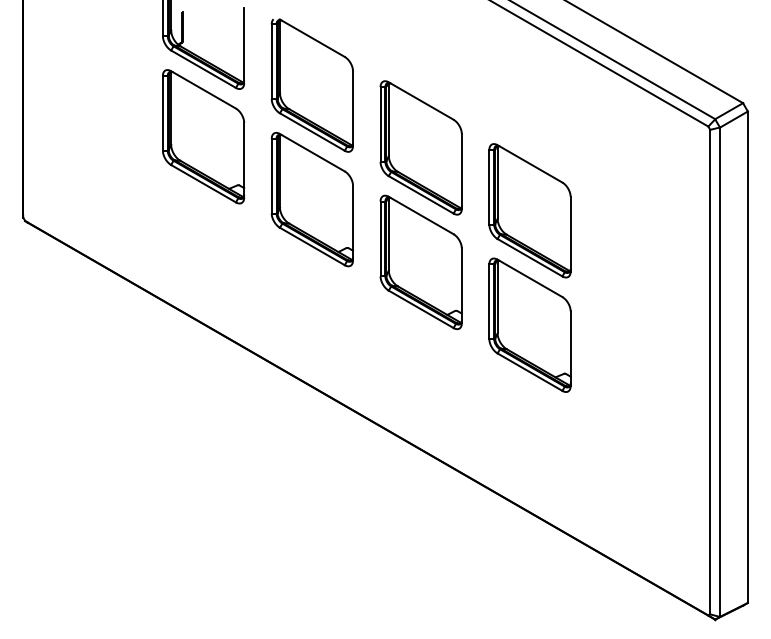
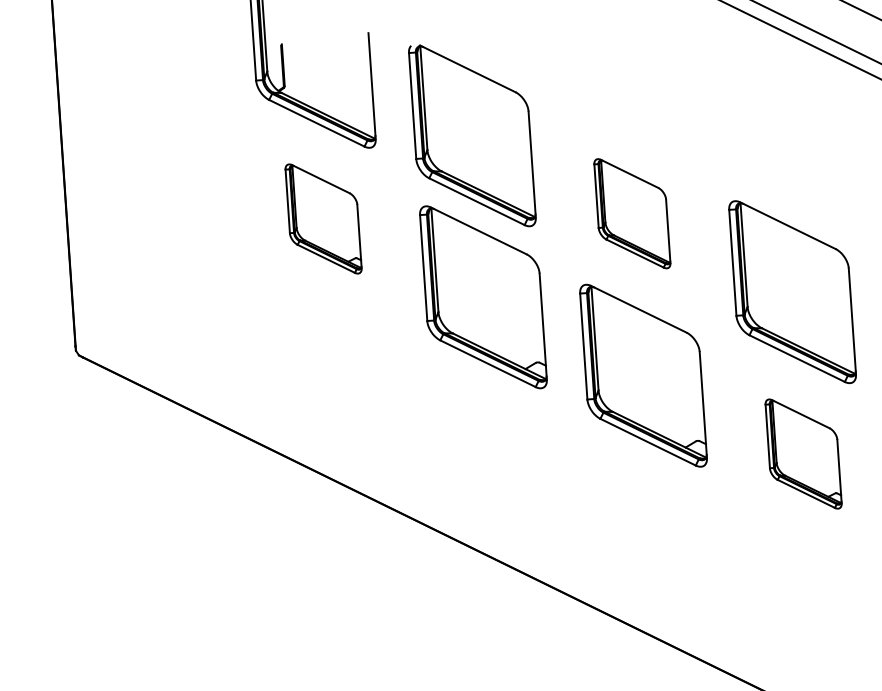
part: (203, 136) -> (323, 218), size x0.6
part: (420, 147) -> (631, 213), size x0.6
part: (529, 324) -> (802, 453), size x0.6

